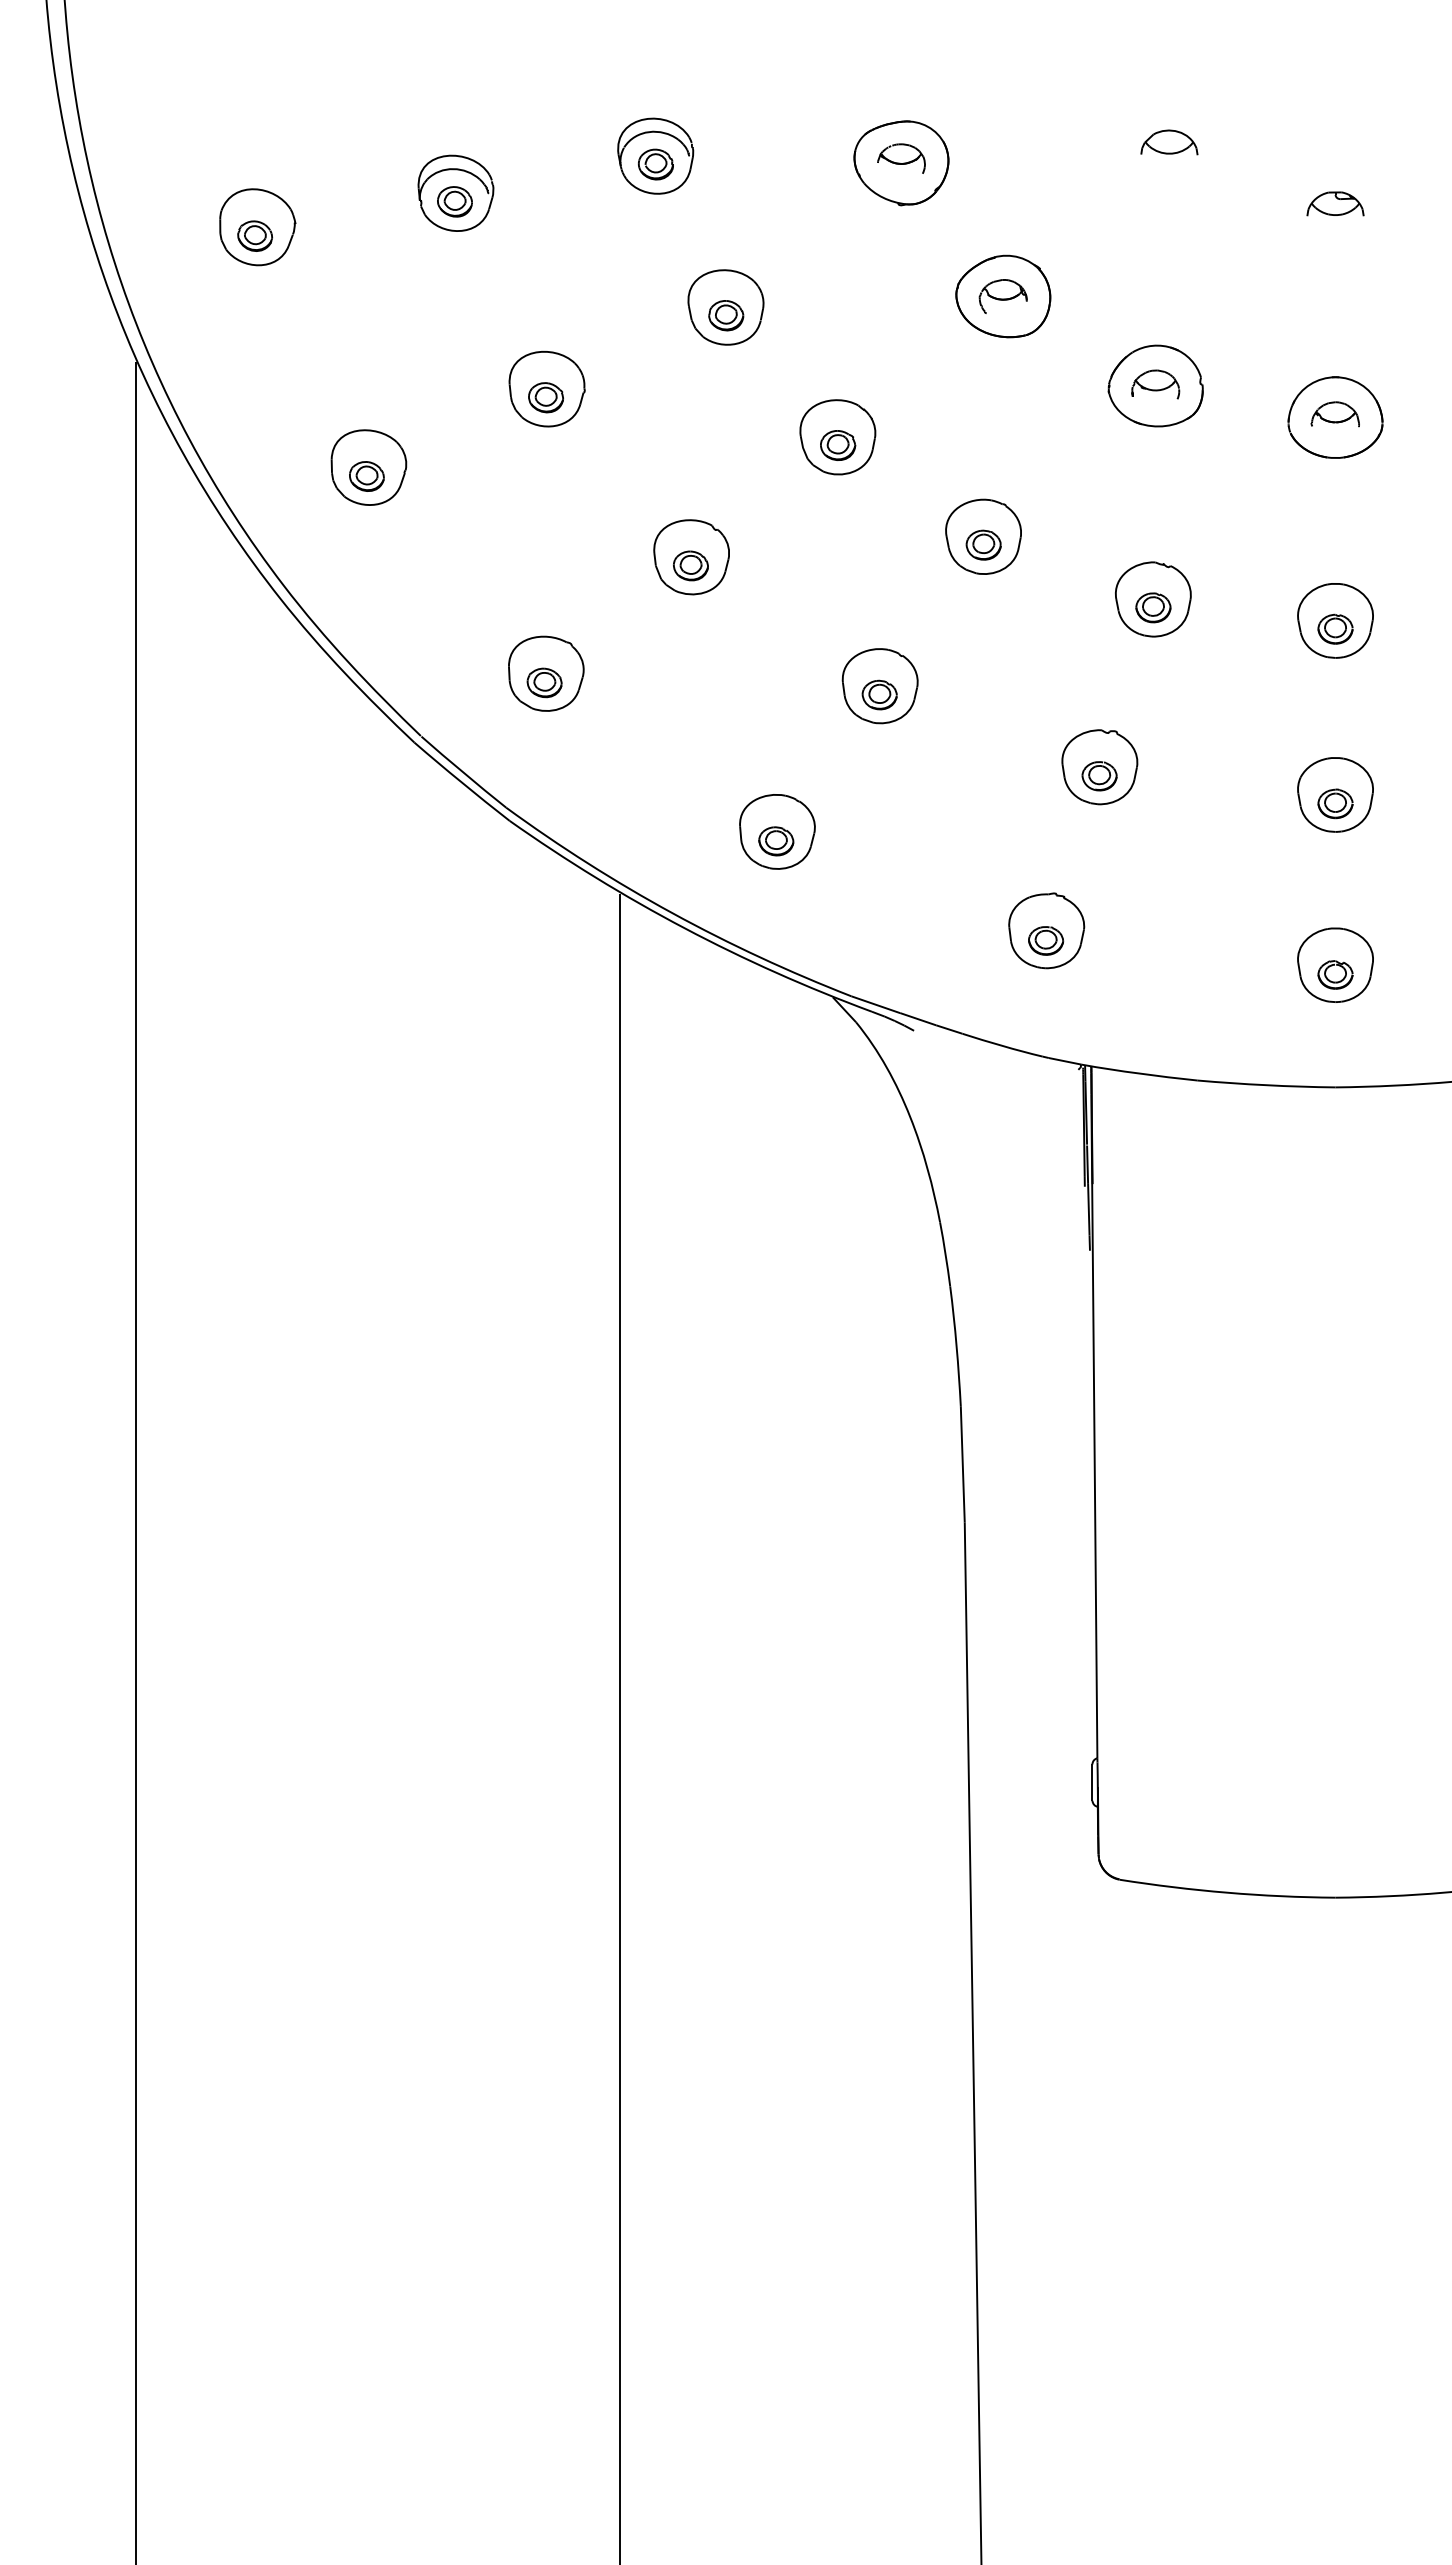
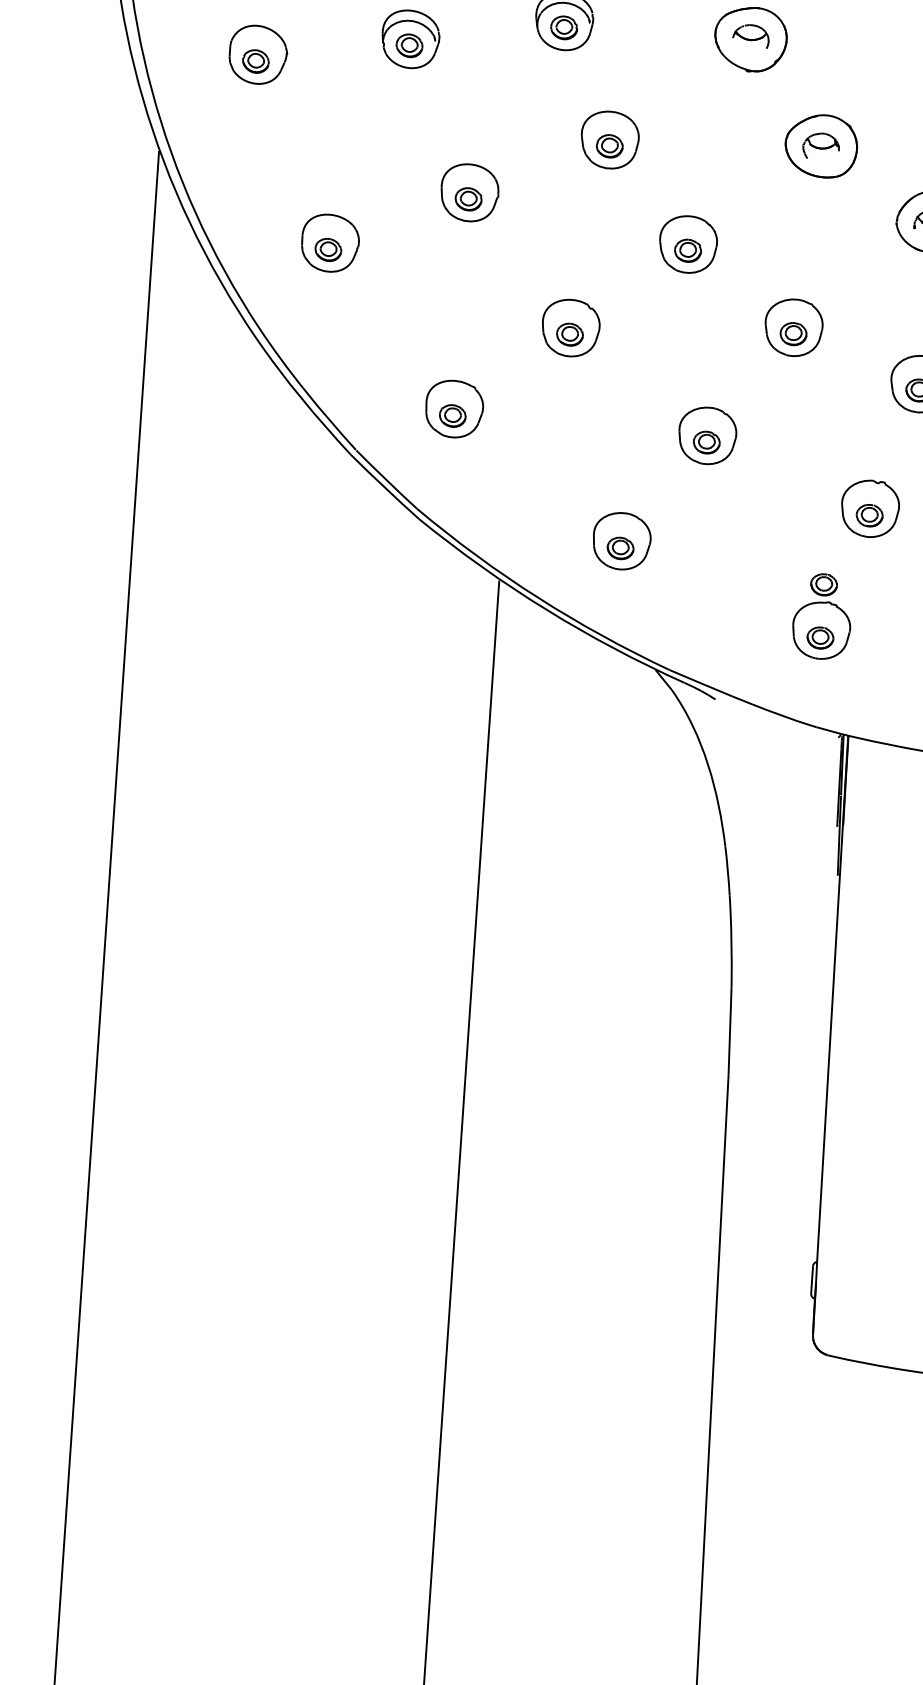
part: (1046, 870) -> (824, 584), added

